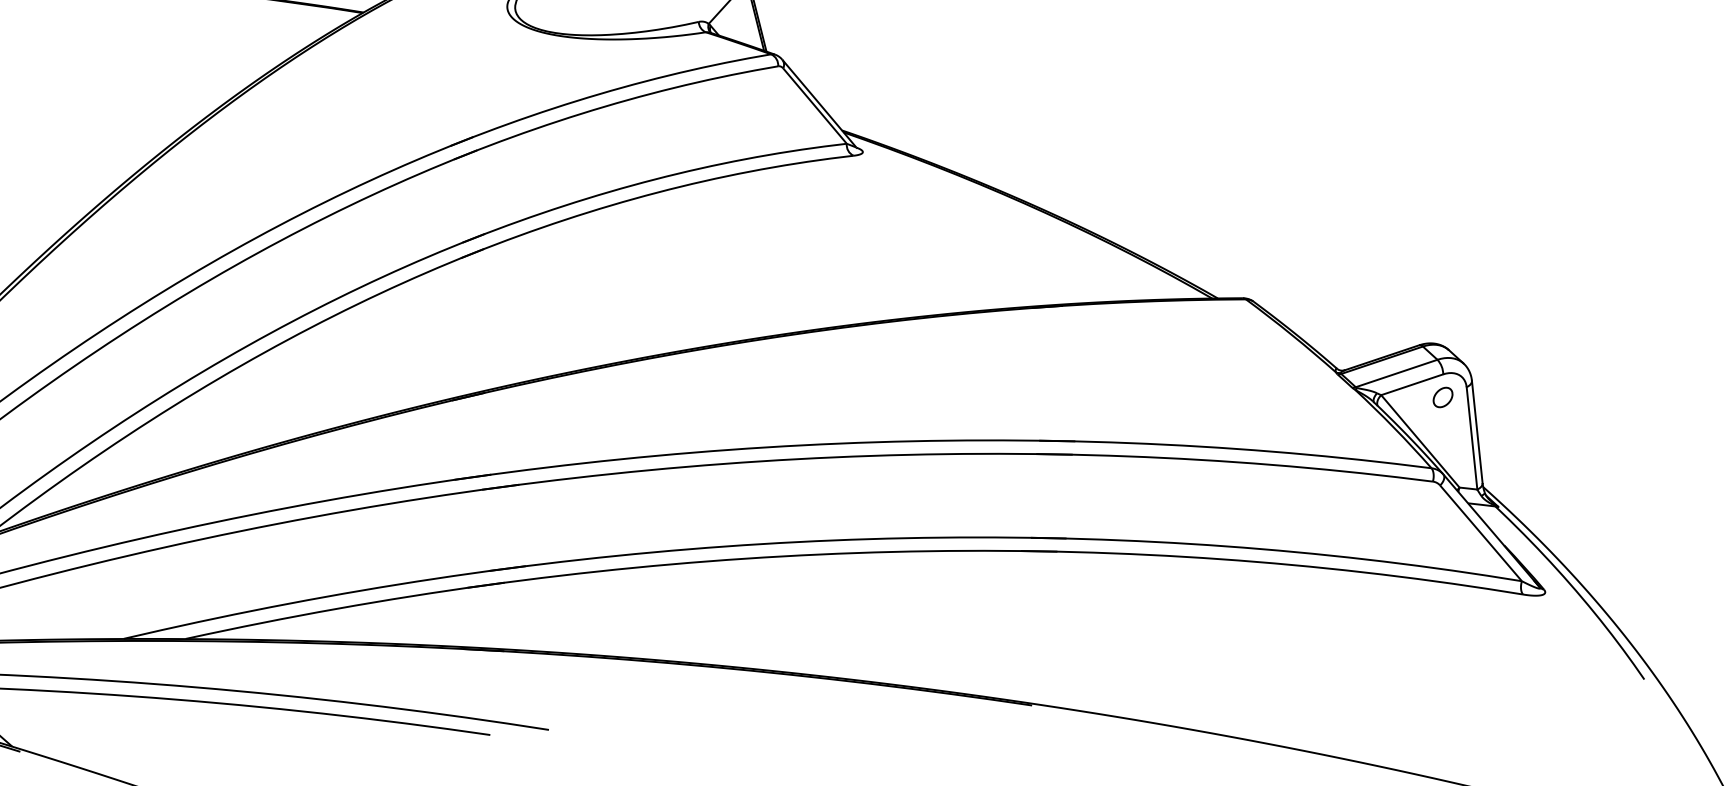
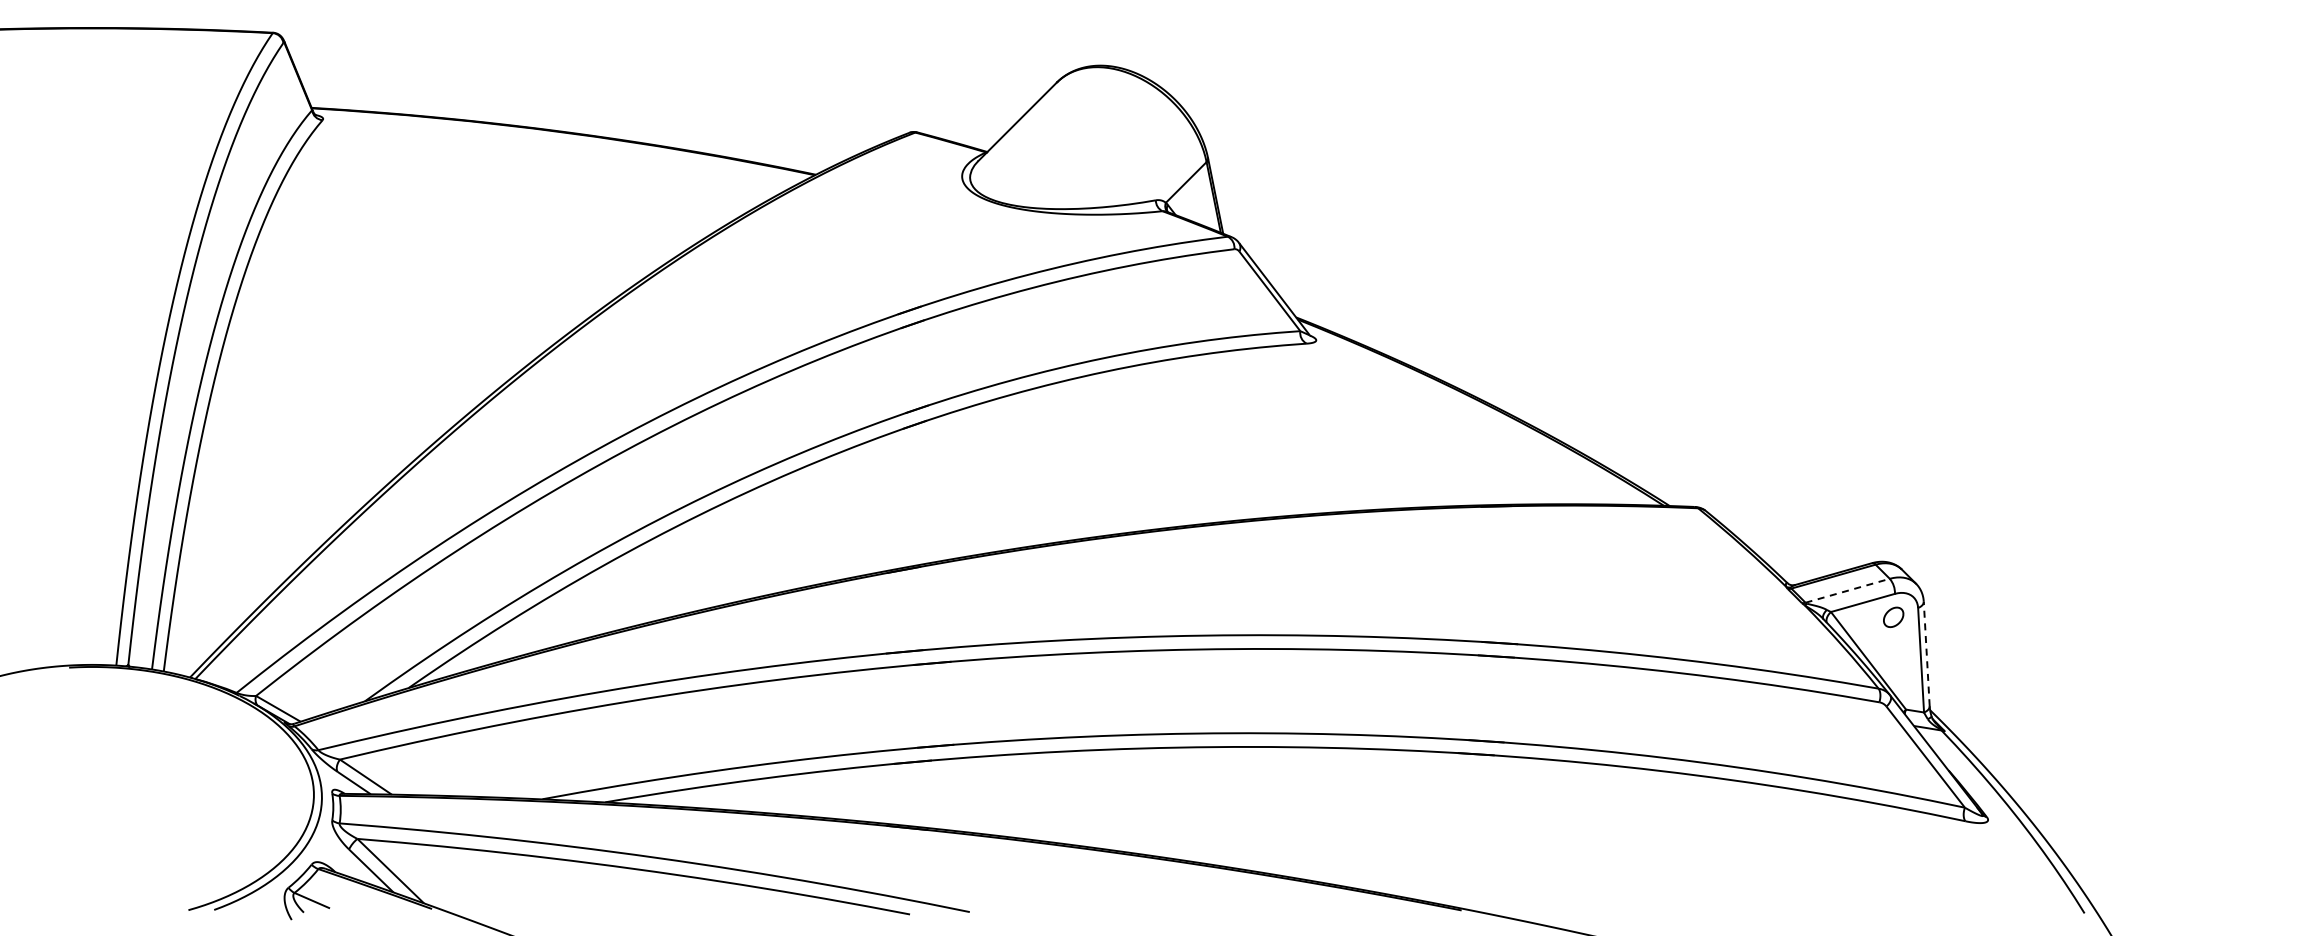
line: (1396, 373) -> (1847, 590), solid -> dashed
line: (1477, 431) -> (1926, 653), solid -> dashed

